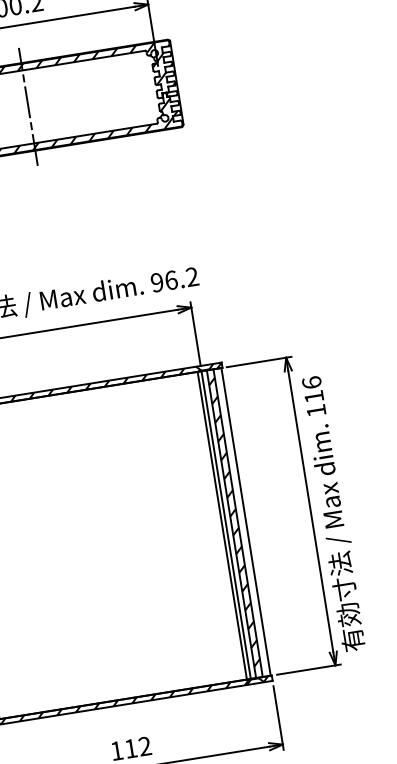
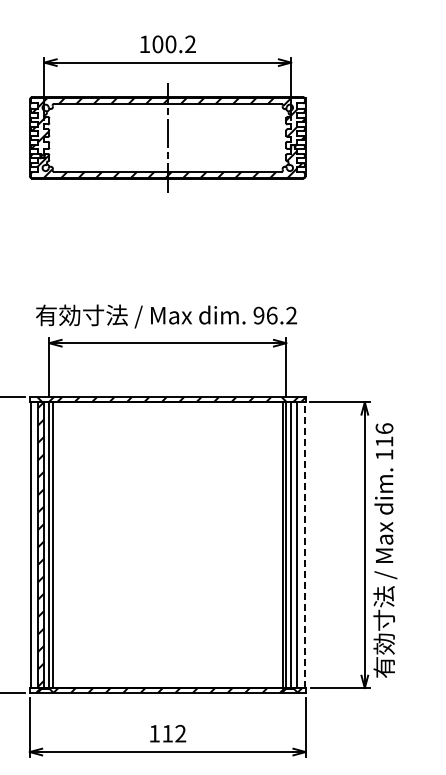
hatch: (234, 521) -> (294, 543), removed
line: (245, 522) -> (304, 545), solid -> dashed

